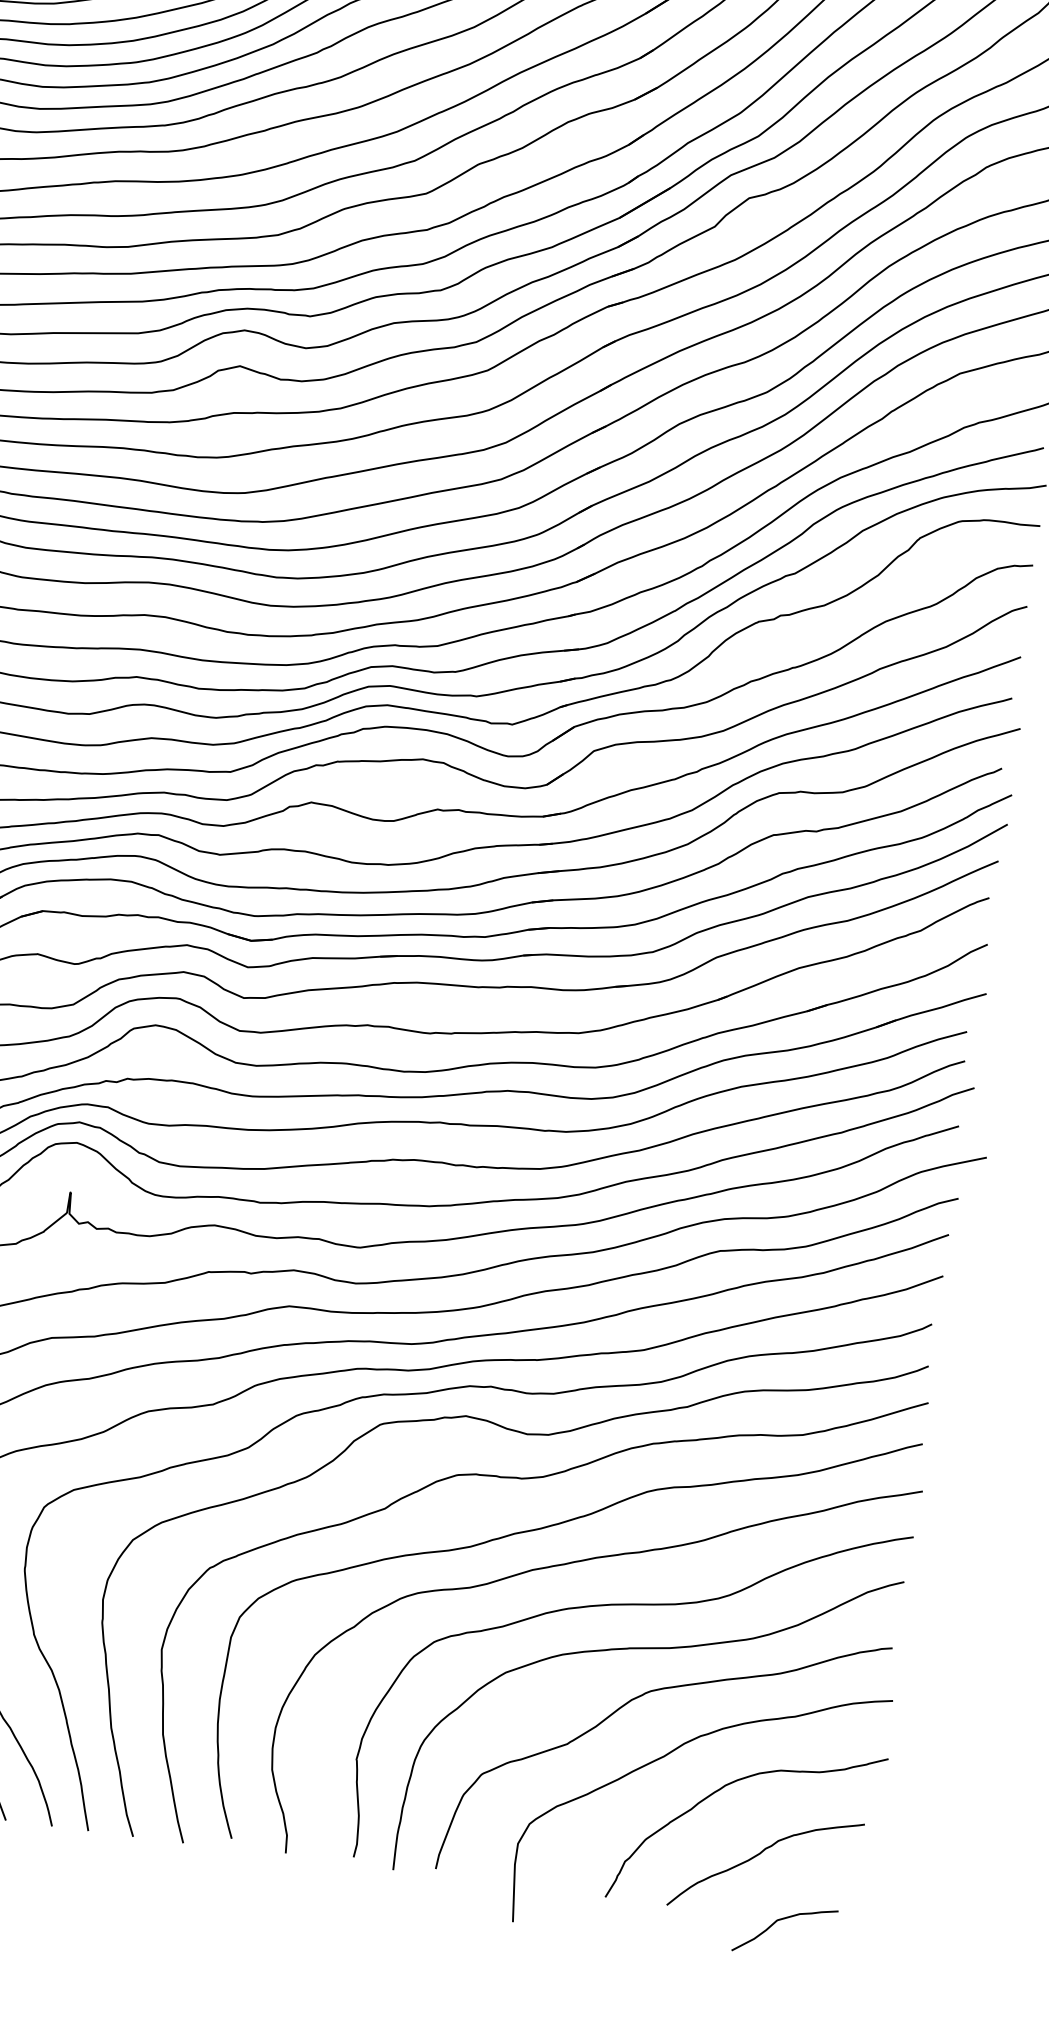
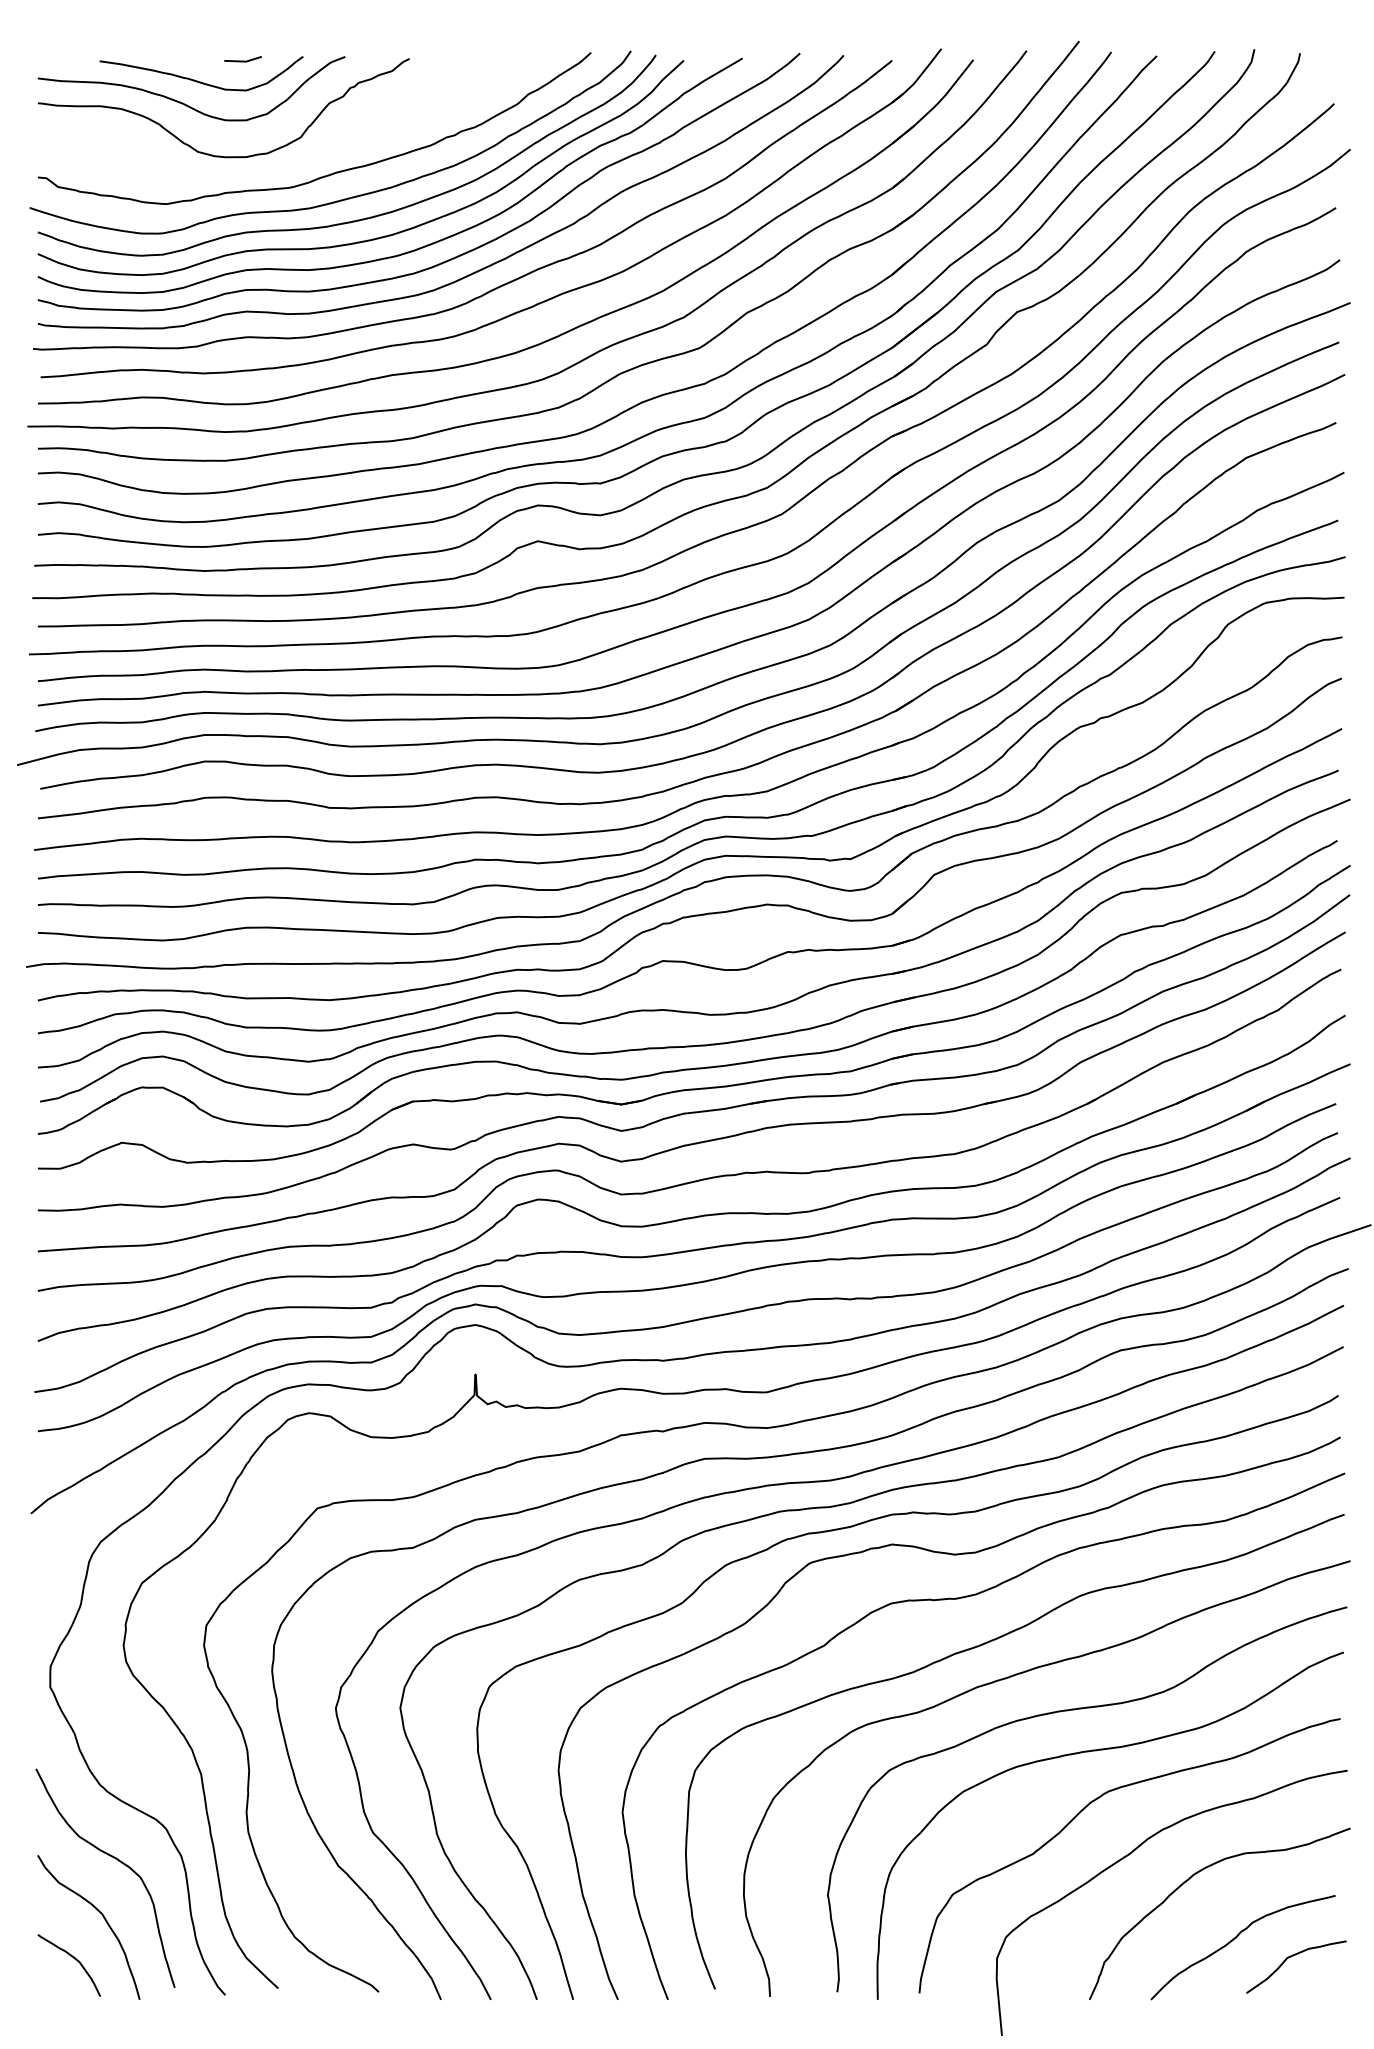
curve: (781, 1920) -> (1291, 1957), moved

